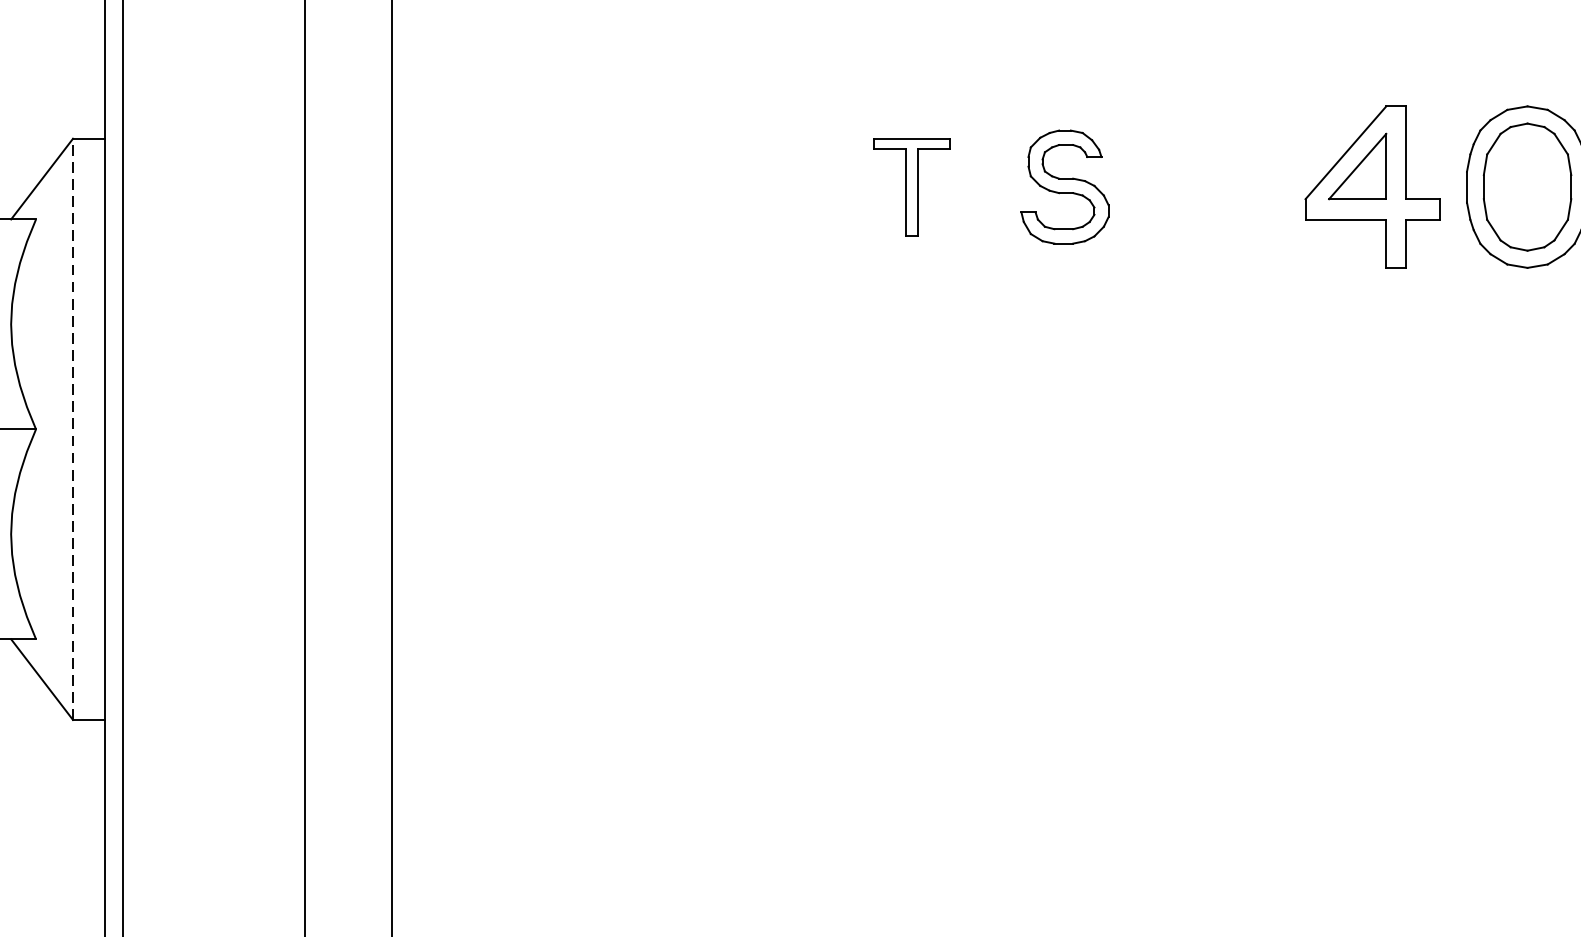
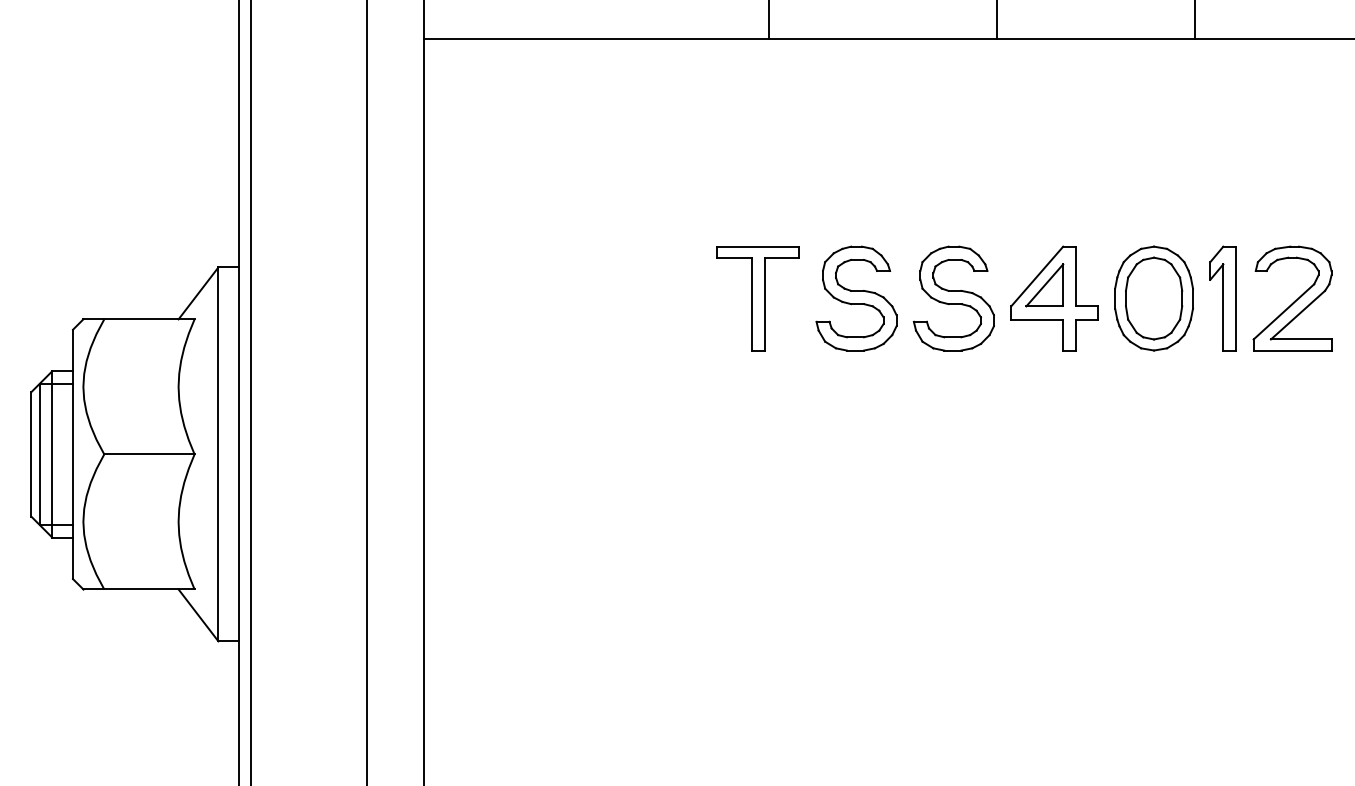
part: (911, 186) -> (757, 298), size x1.67
part: (1064, 186) -> (856, 298), size x1.43
part: (1215, 186) -> (953, 298), added
line: (73, 429) -> (218, 454), dashed -> solid

